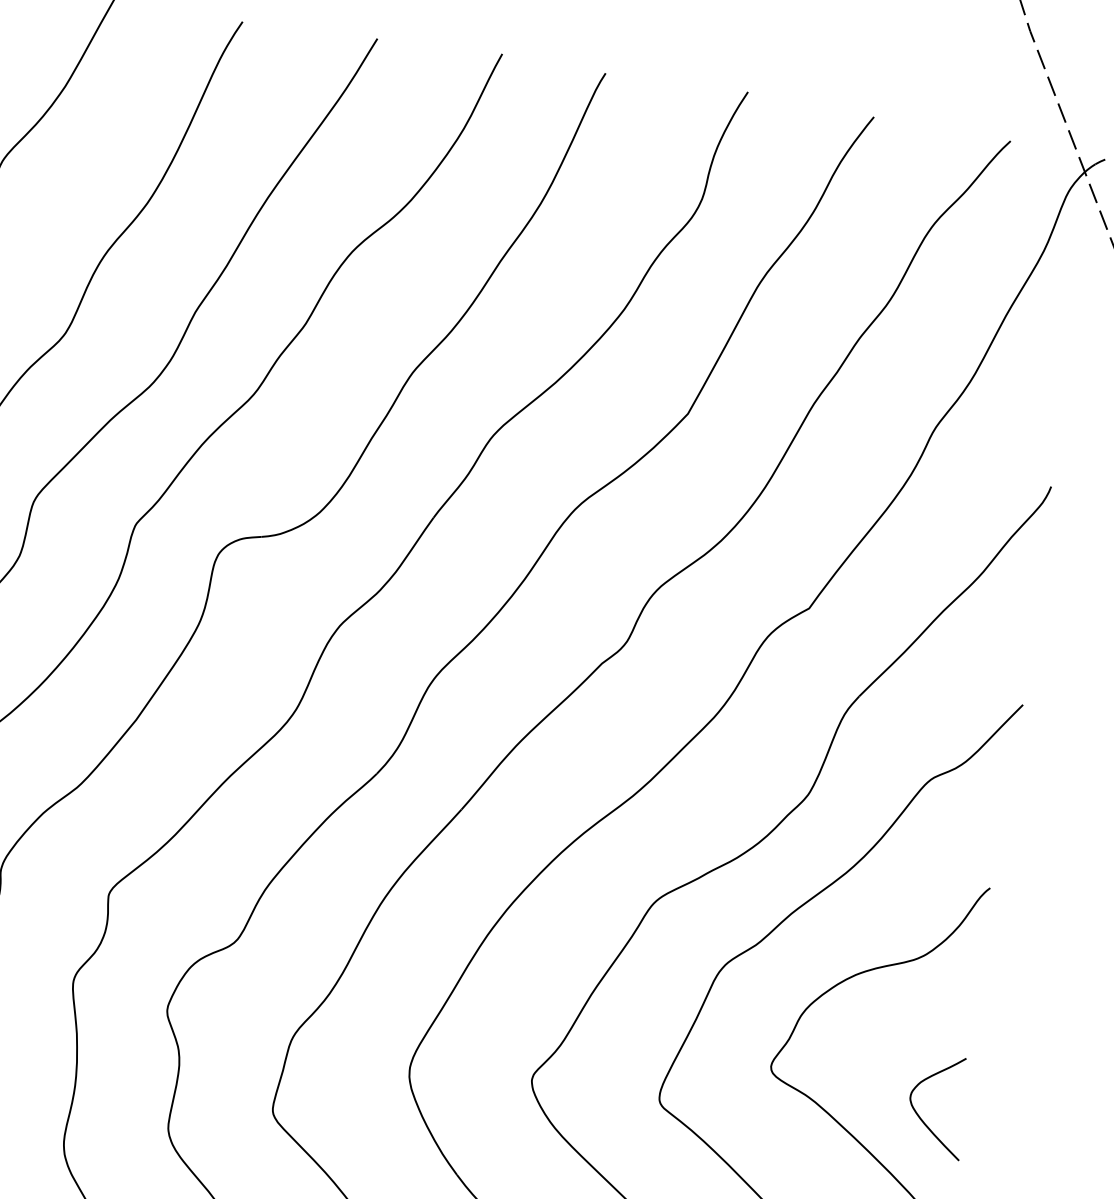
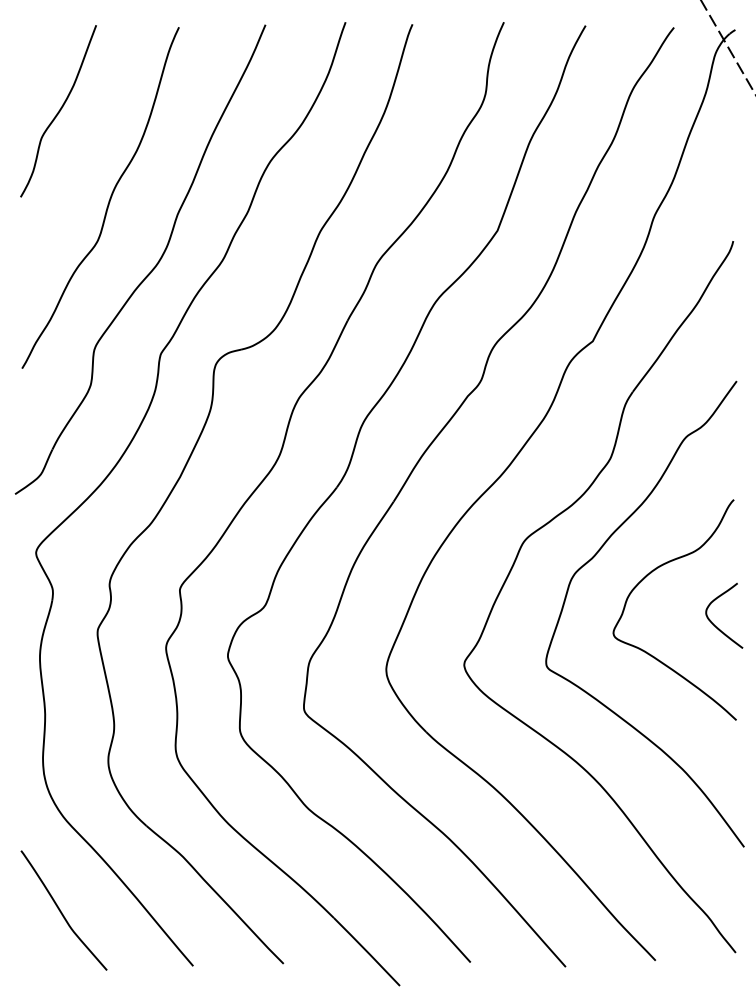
curve: (924, 1120) -> (717, 626), moved

